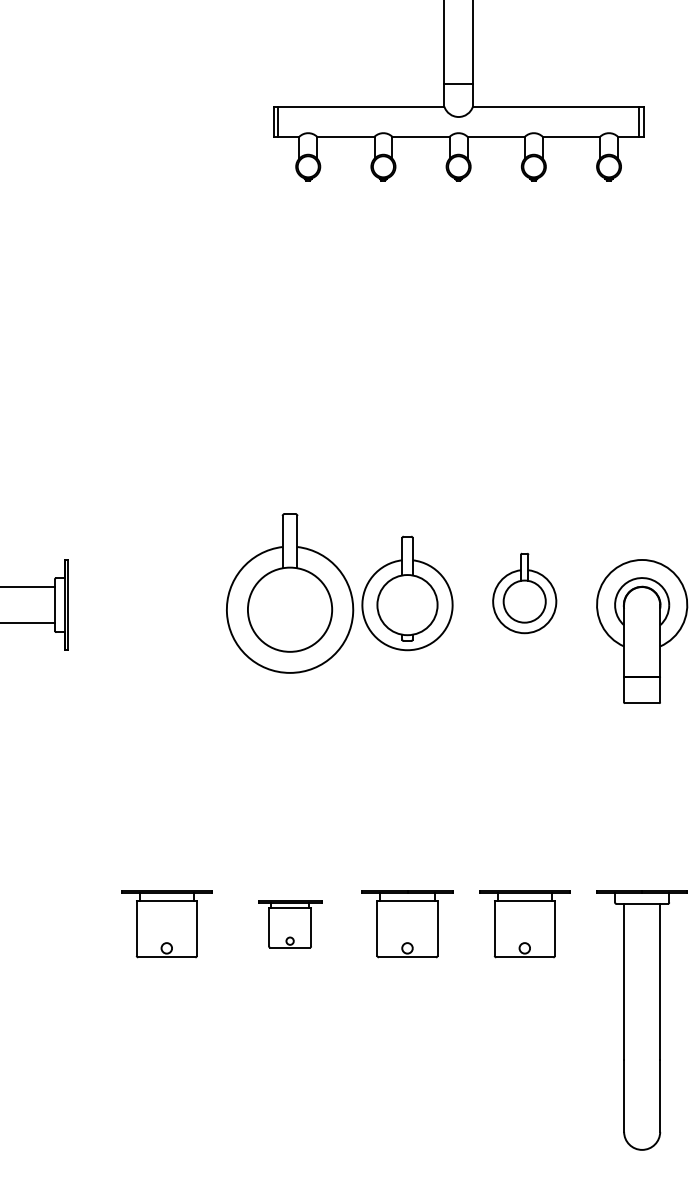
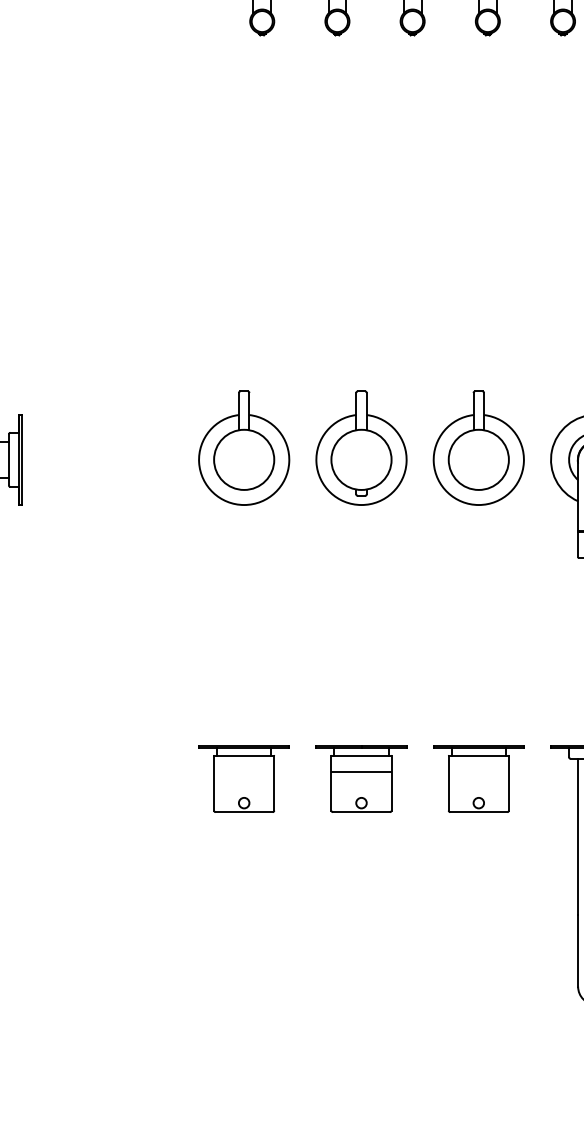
part: (290, 593) -> (244, 448), size x0.71
part: (524, 593) -> (478, 448), size x1.43
line: (407, 917) -> (361, 772), added
part: (166, 924) -> (120, 779), removed
part: (289, 924) -> (243, 779), size x1.43

